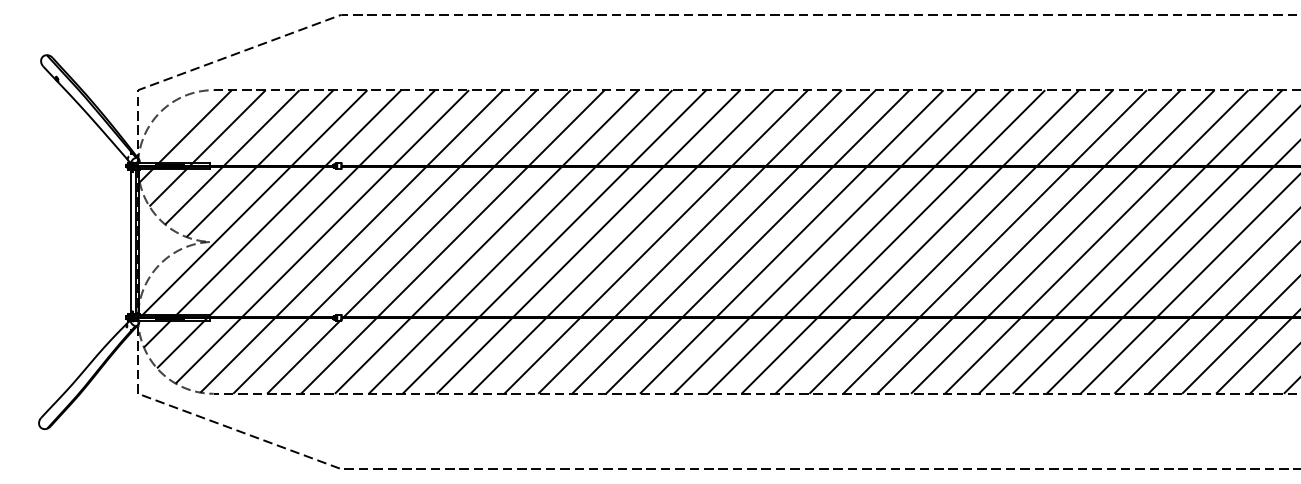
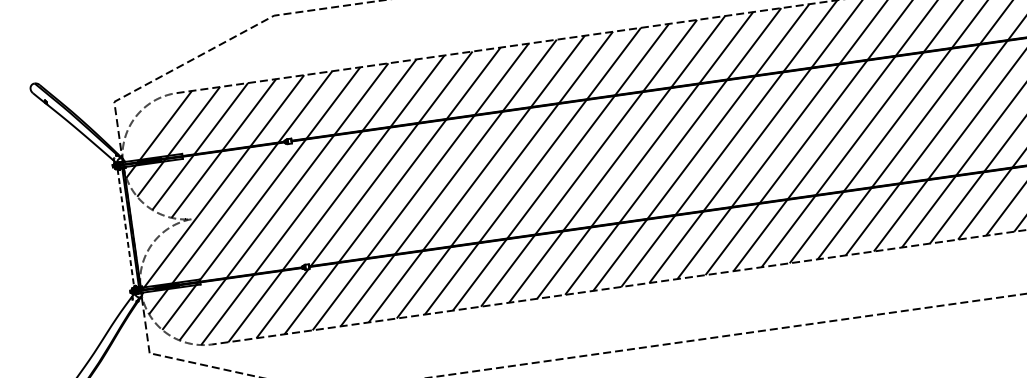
line: (130, 242) -> (125, 228), solid -> dashed

